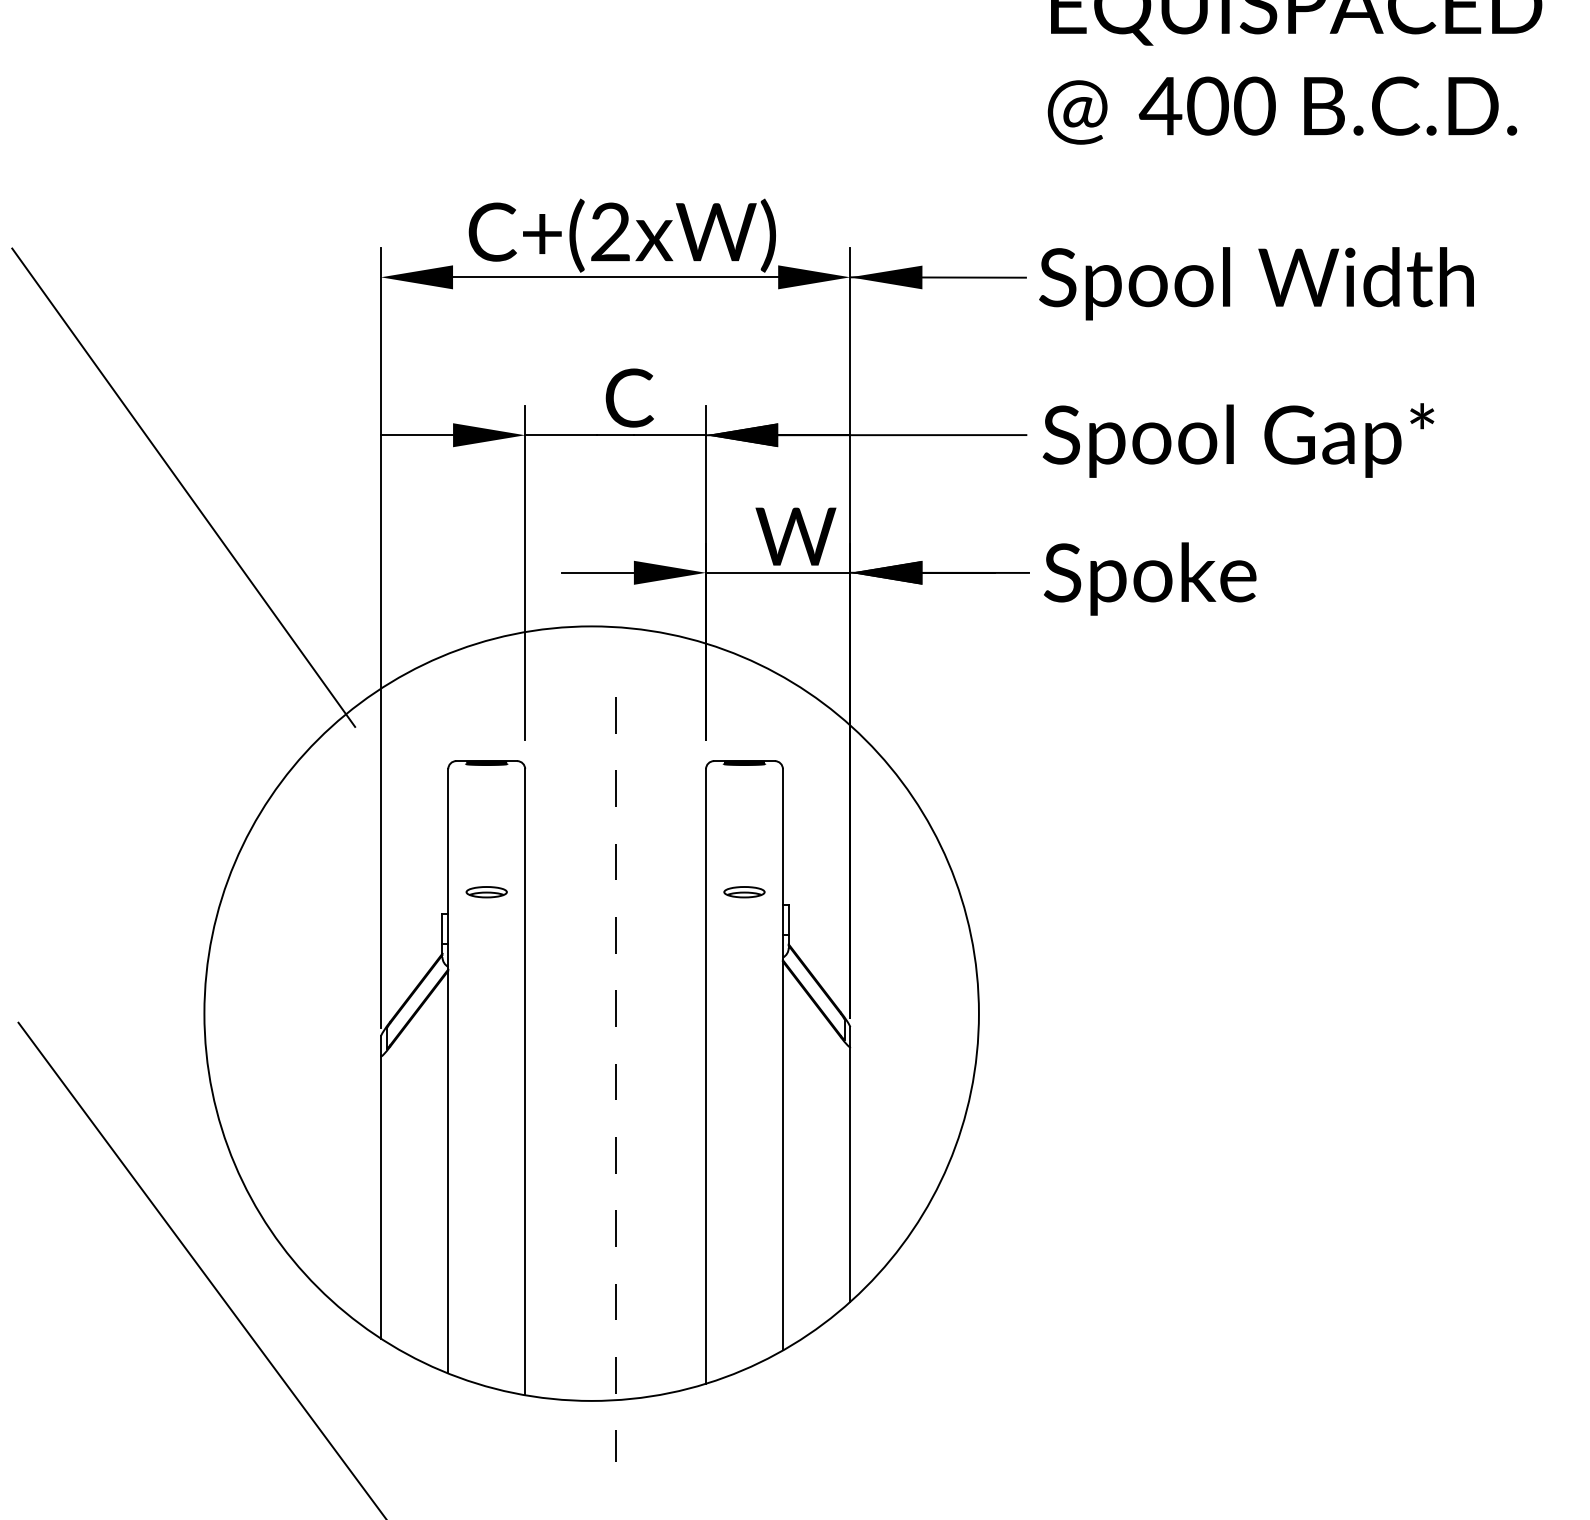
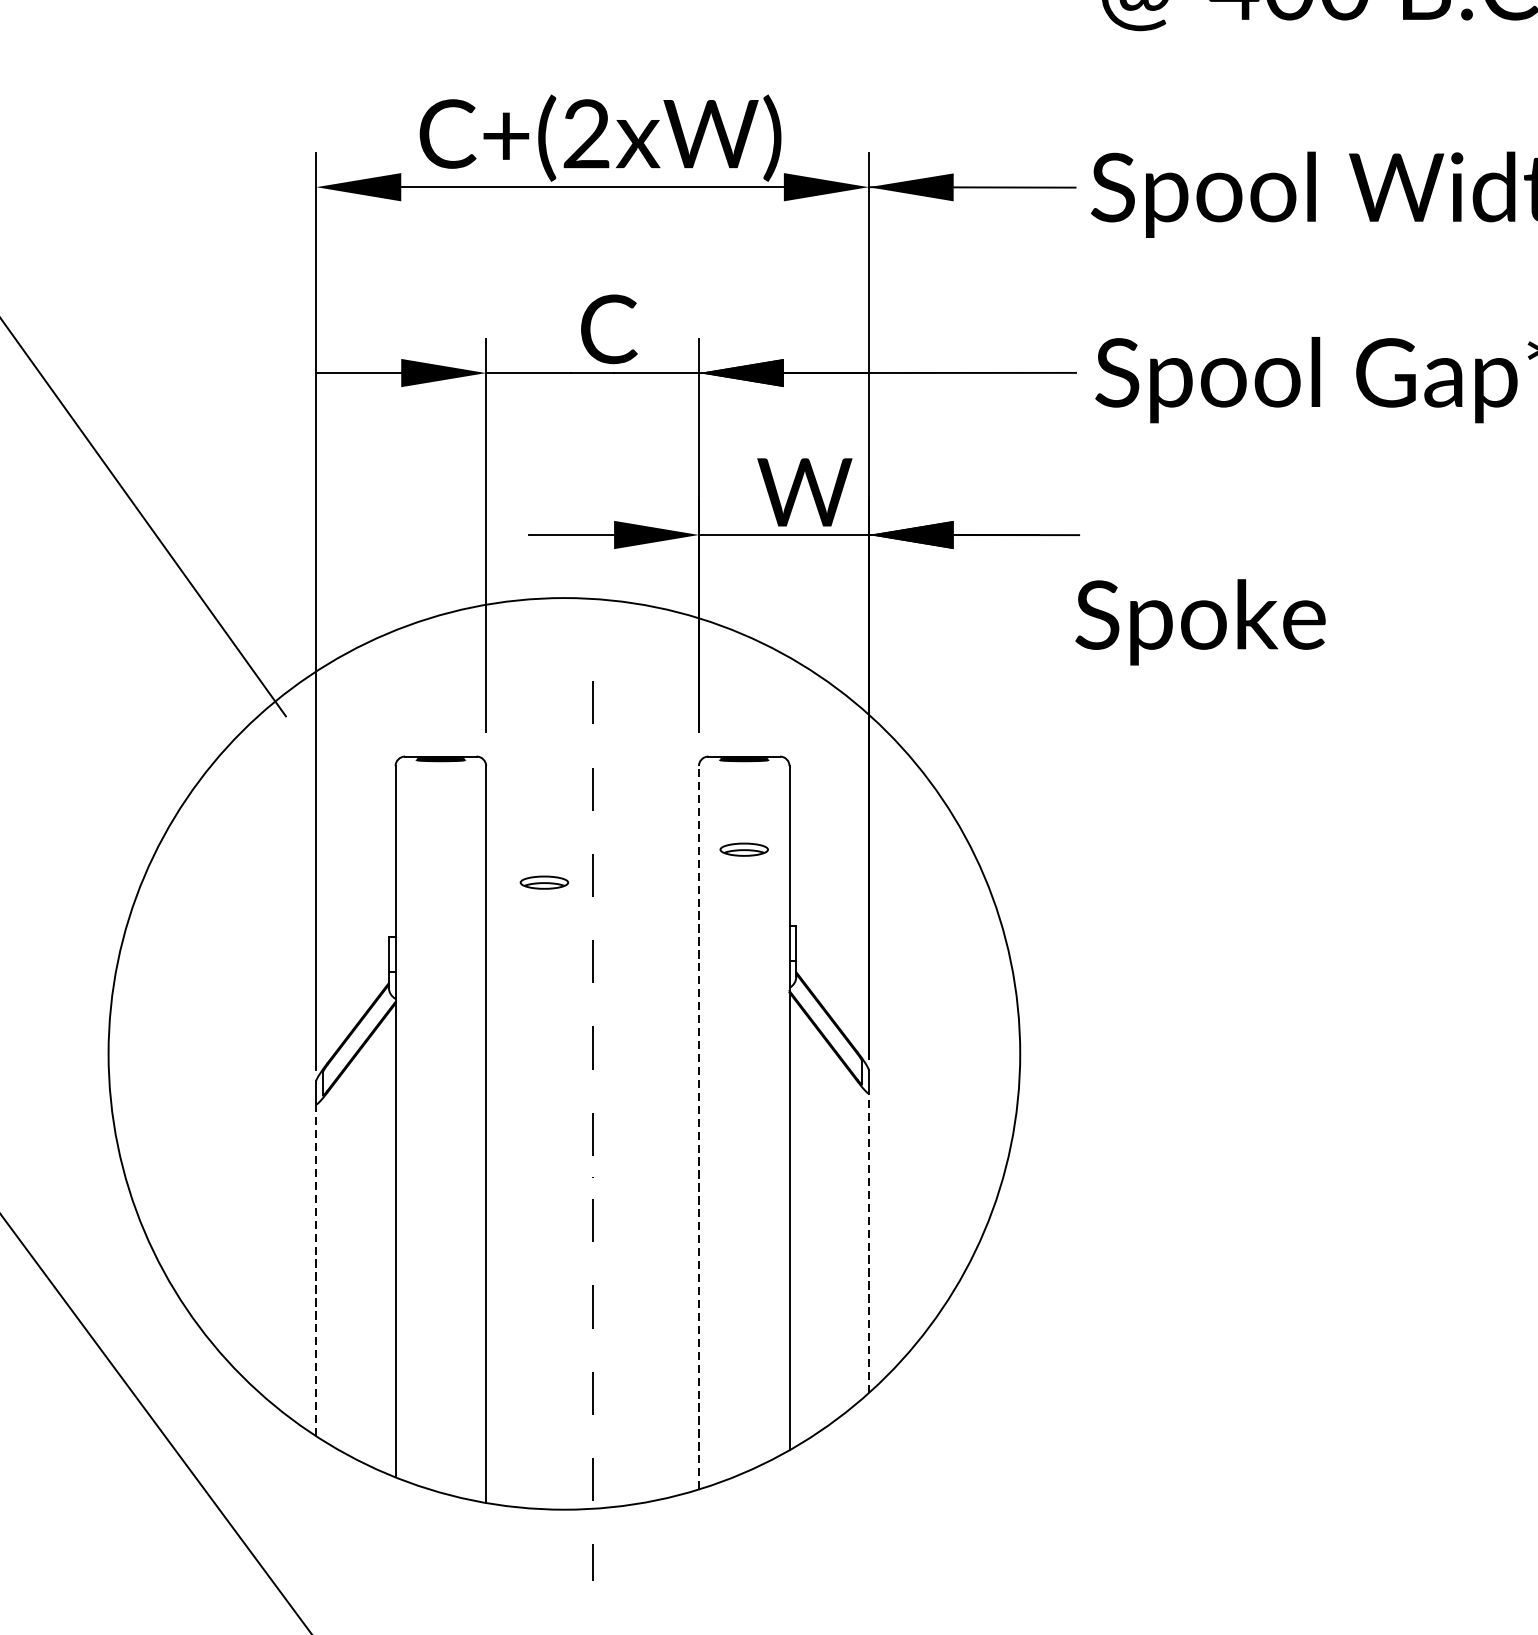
text: (1150, 578) -> (1200, 621), moved
part: (486, 892) -> (544, 883), moved
part: (744, 892) -> (744, 850), moved
line: (706, 1075) -> (699, 1126), solid -> dashed
line: (850, 1174) -> (869, 1243), solid -> dashed
line: (380, 1197) -> (315, 1270), solid -> dashed

